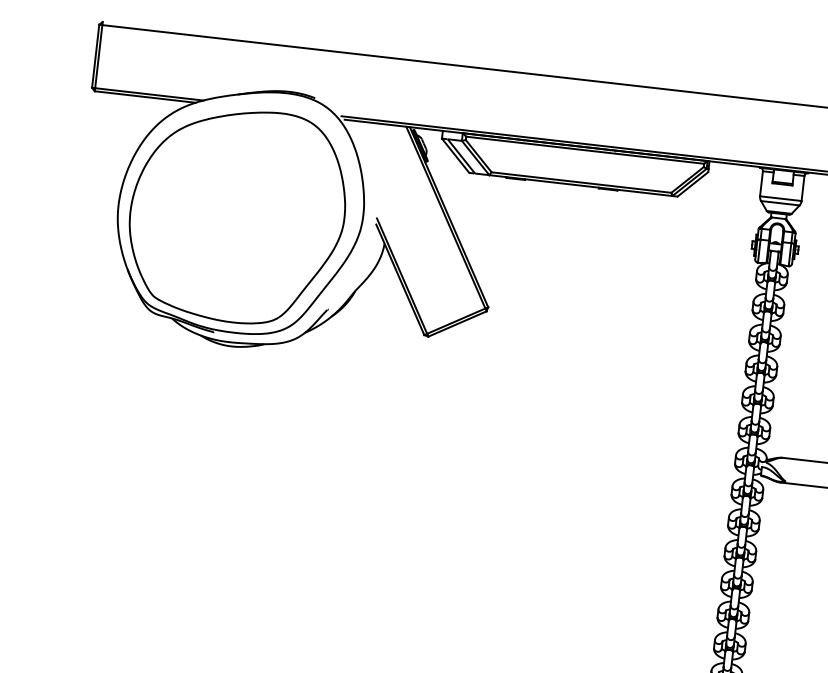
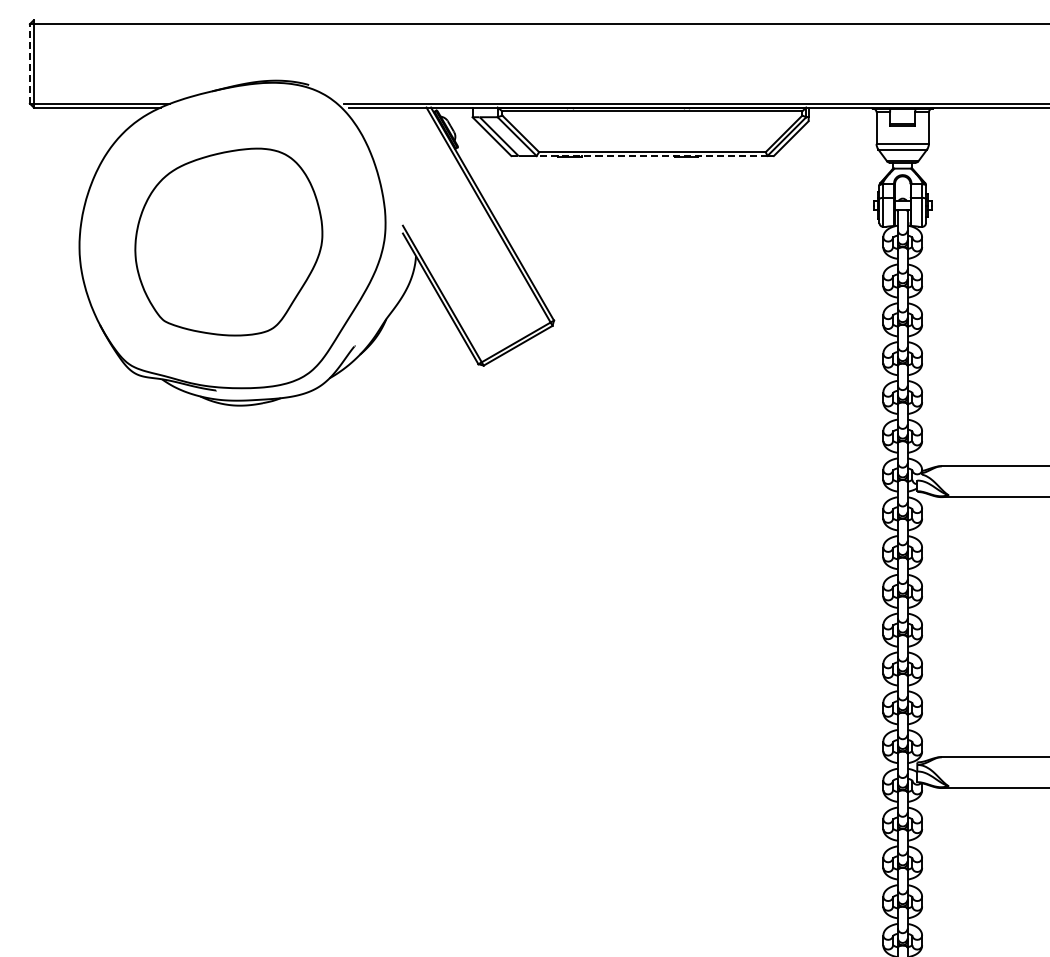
line: (95, 55) -> (29, 63), solid -> dashed
line: (580, 185) -> (651, 156), solid -> dashed
part: (237, 215) -> (228, 241), size x0.7

